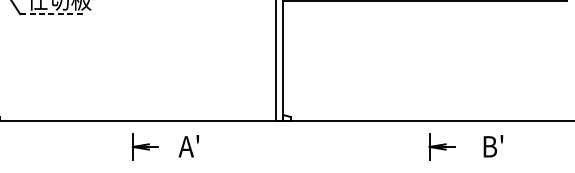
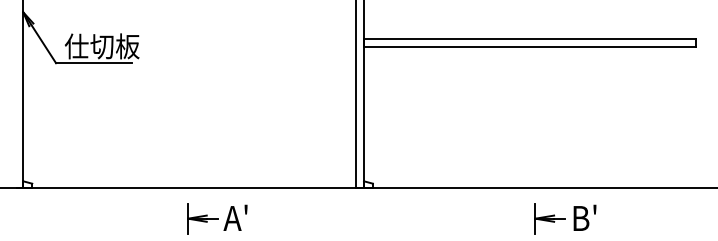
line: (52, 14) -> (94, 63), dashed -> solid
text: (188, 145) -> (235, 217), moved
text: (492, 145) -> (584, 217), moved

